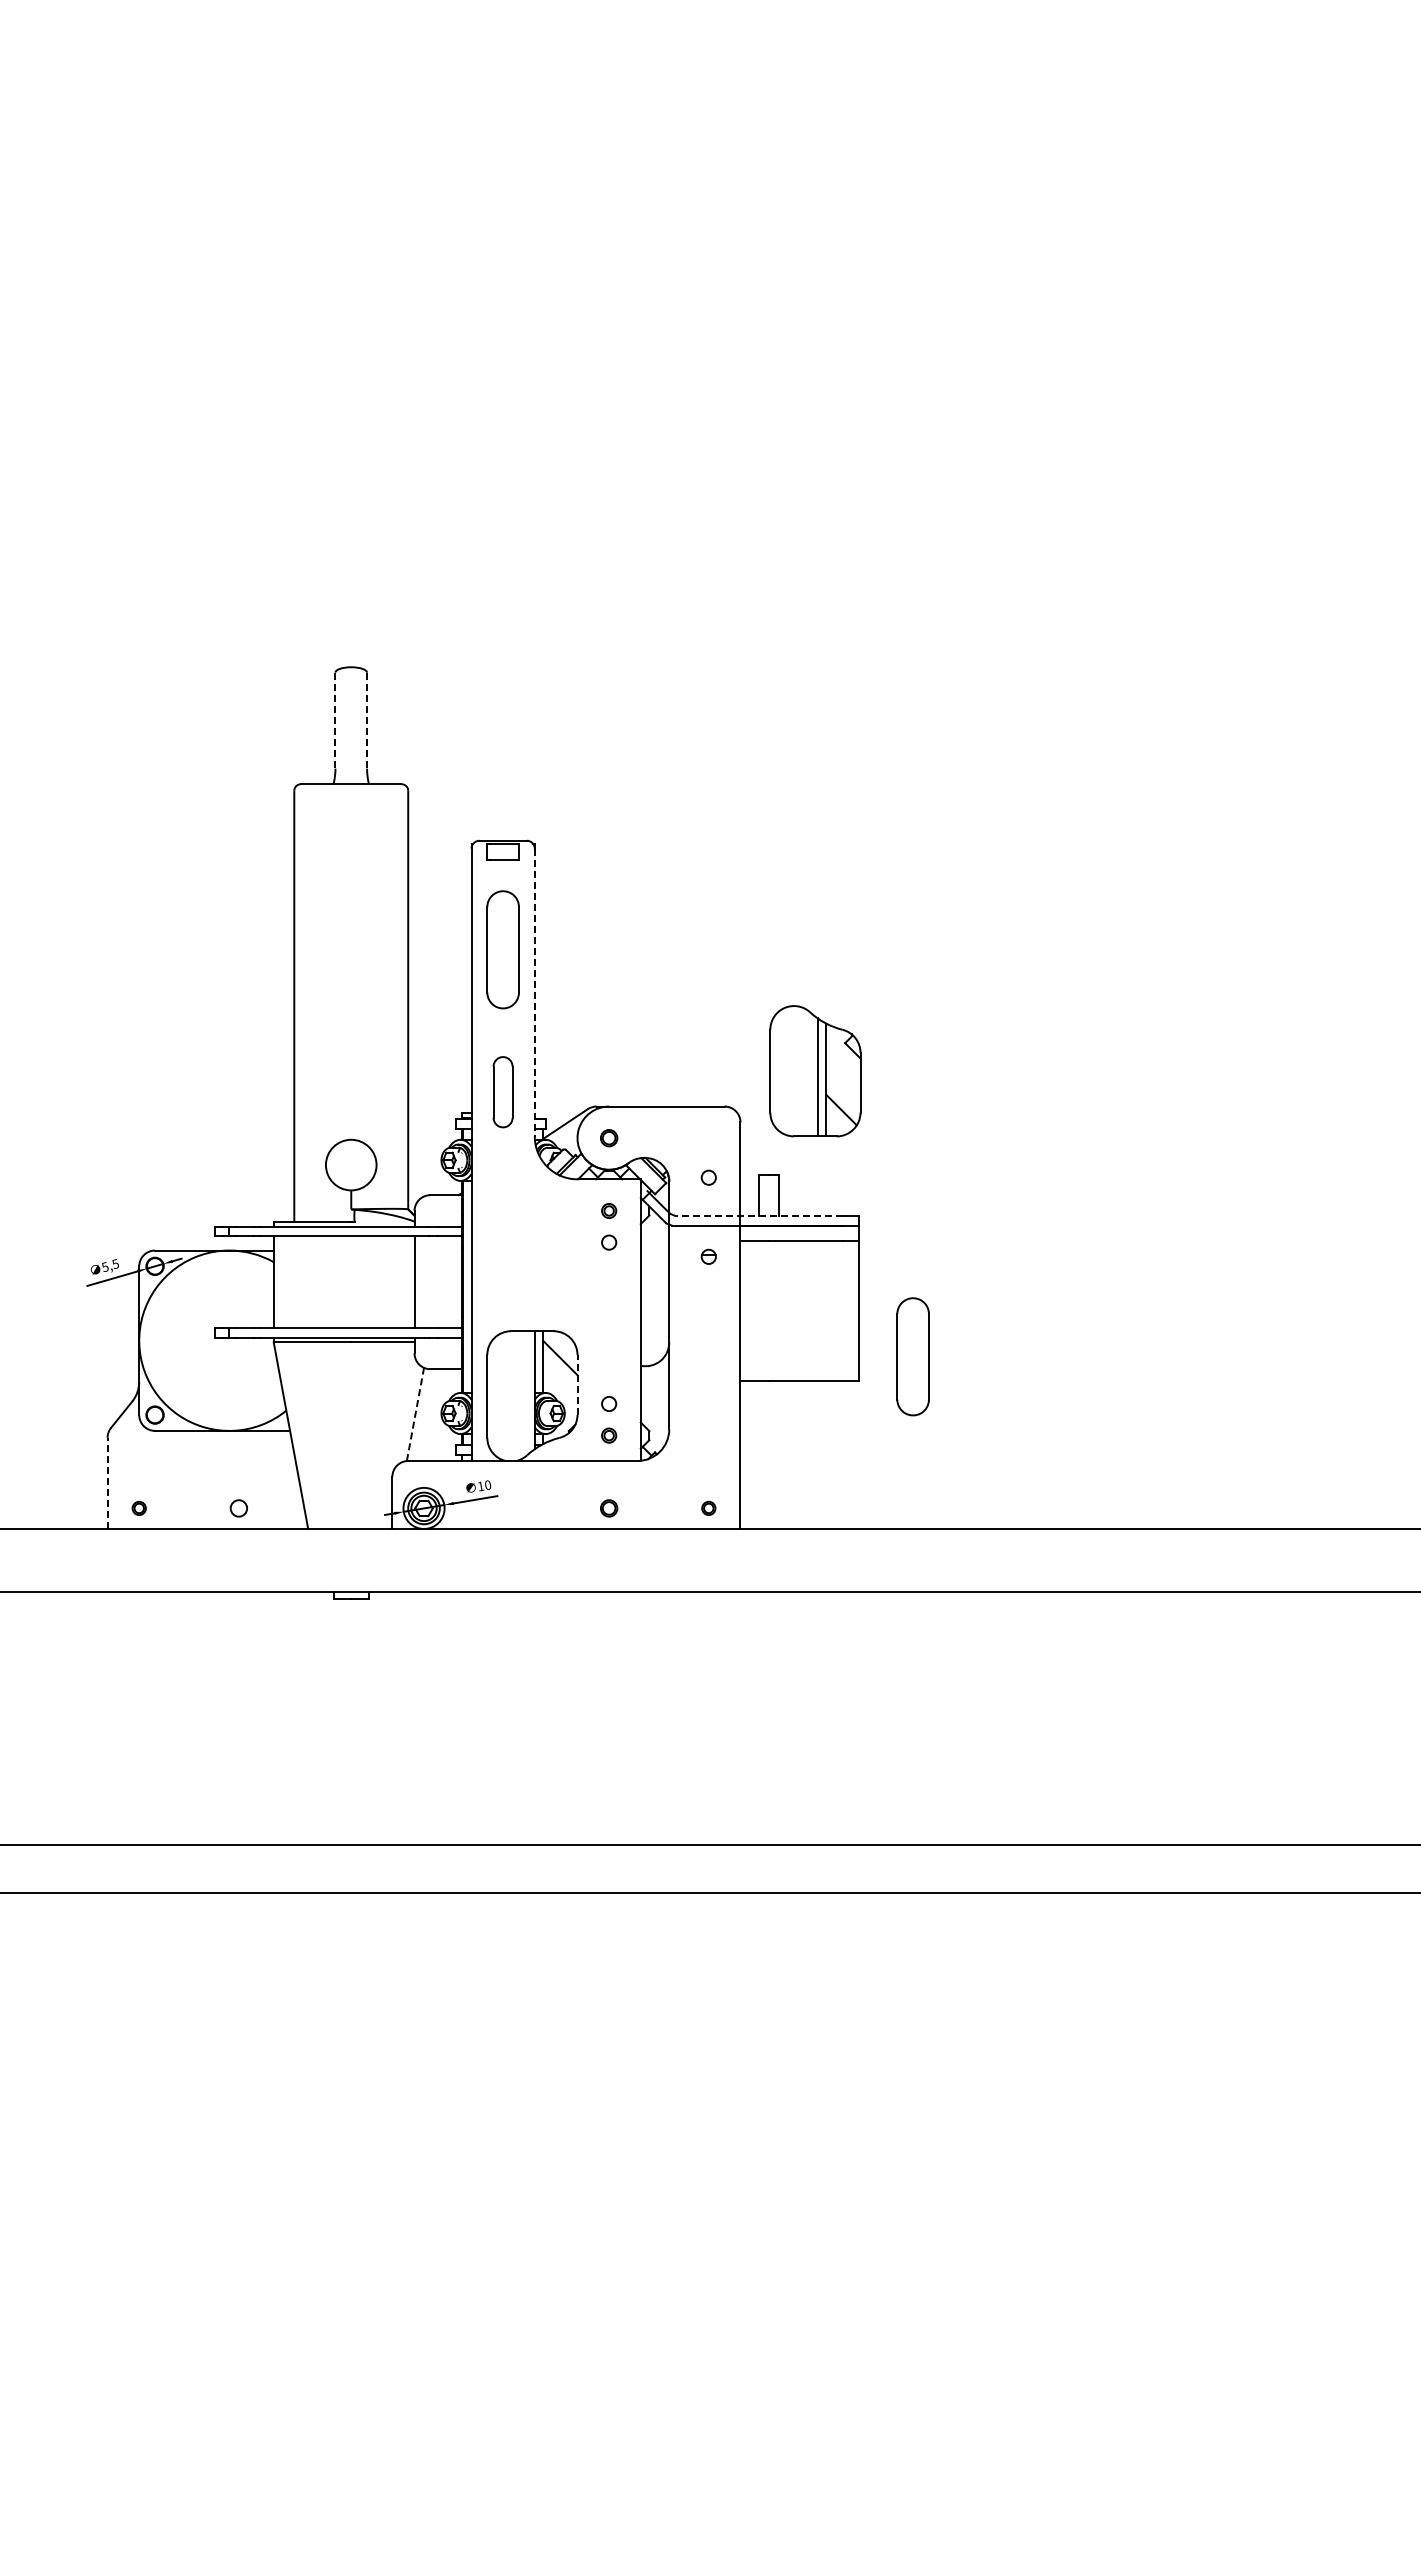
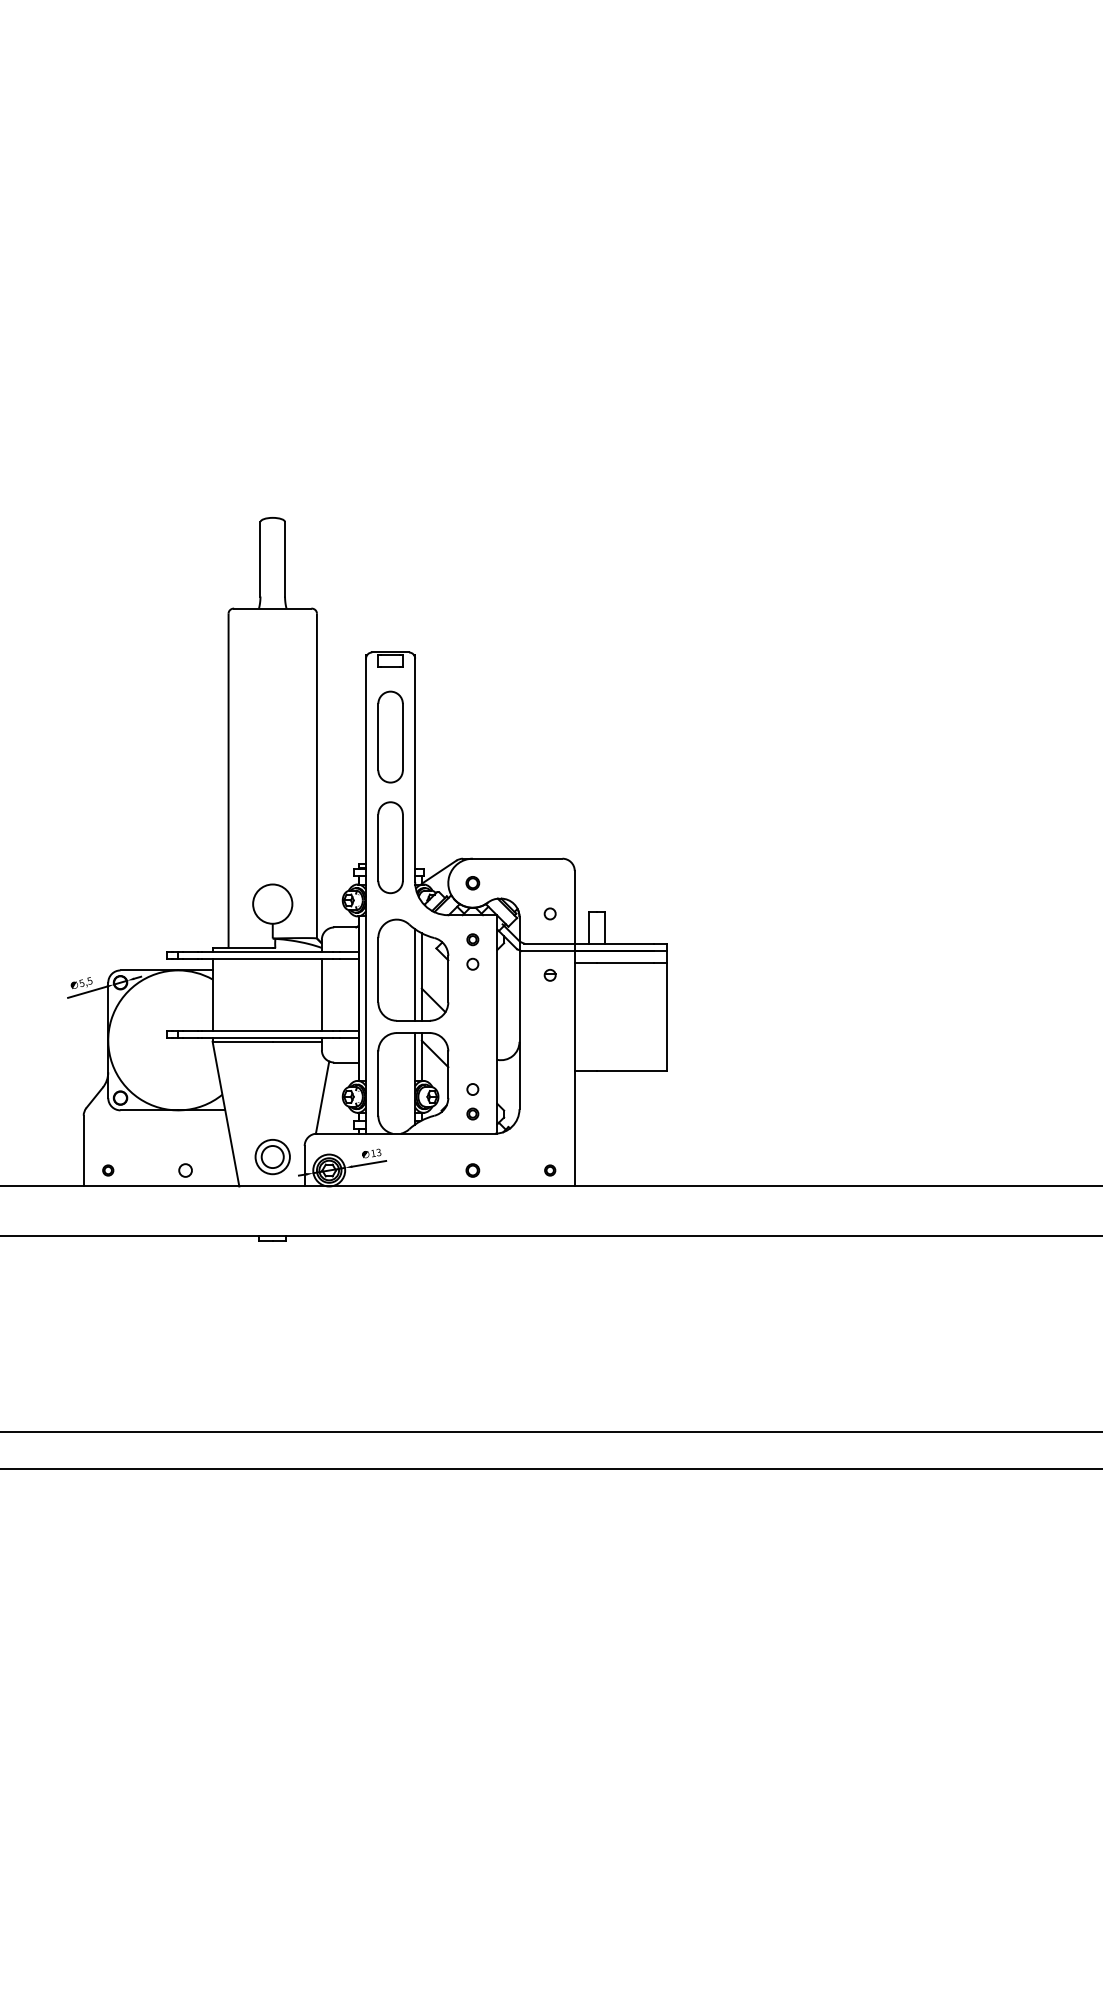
line: (335, 720) -> (260, 559), dashed -> solid
line: (367, 720) -> (285, 559), dashed -> solid
line: (534, 992) -> (414, 770), dashed -> solid
part: (815, 1071) -> (413, 970), moved
part: (502, 1091) -> (390, 847), size x1.67
line: (759, 1216) -> (589, 944), dashed -> solid
part: (912, 1356) -> (708, 1052), removed
line: (577, 1384) -> (448, 1074), dashed -> solid
line: (415, 1413) -> (322, 1096), dashed -> solid
line: (107, 1483) -> (83, 1151), dashed -> solid
text: (488, 1485) -> (379, 1152), 10 -> 13
part: (351, 1491) -> (272, 1157), added

